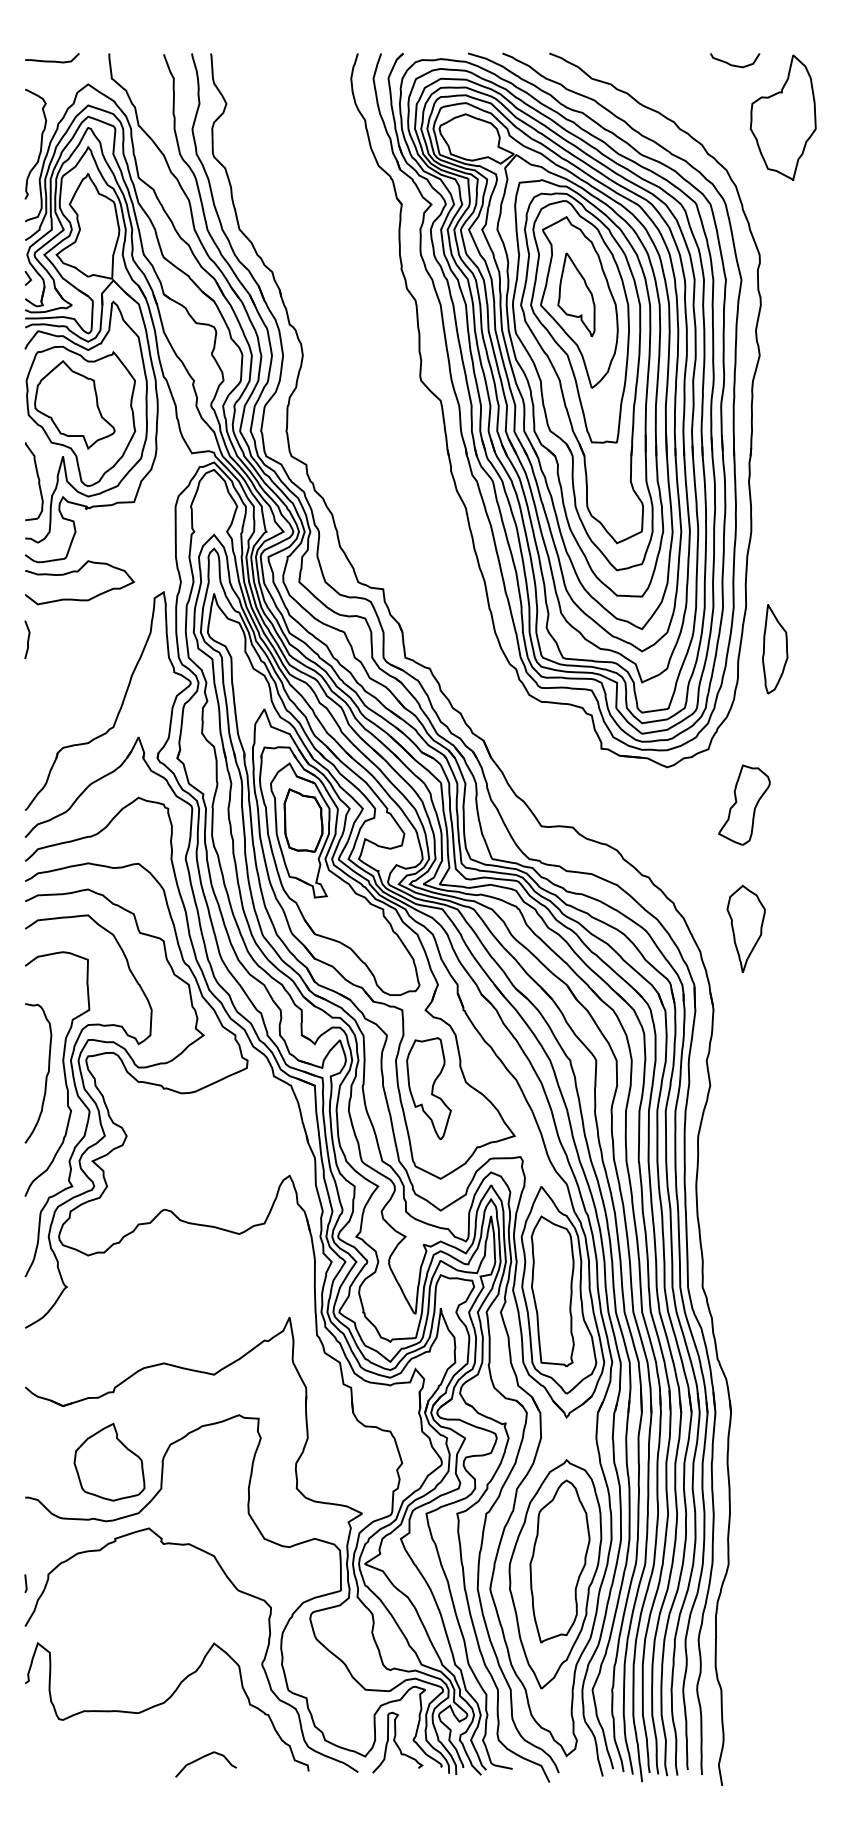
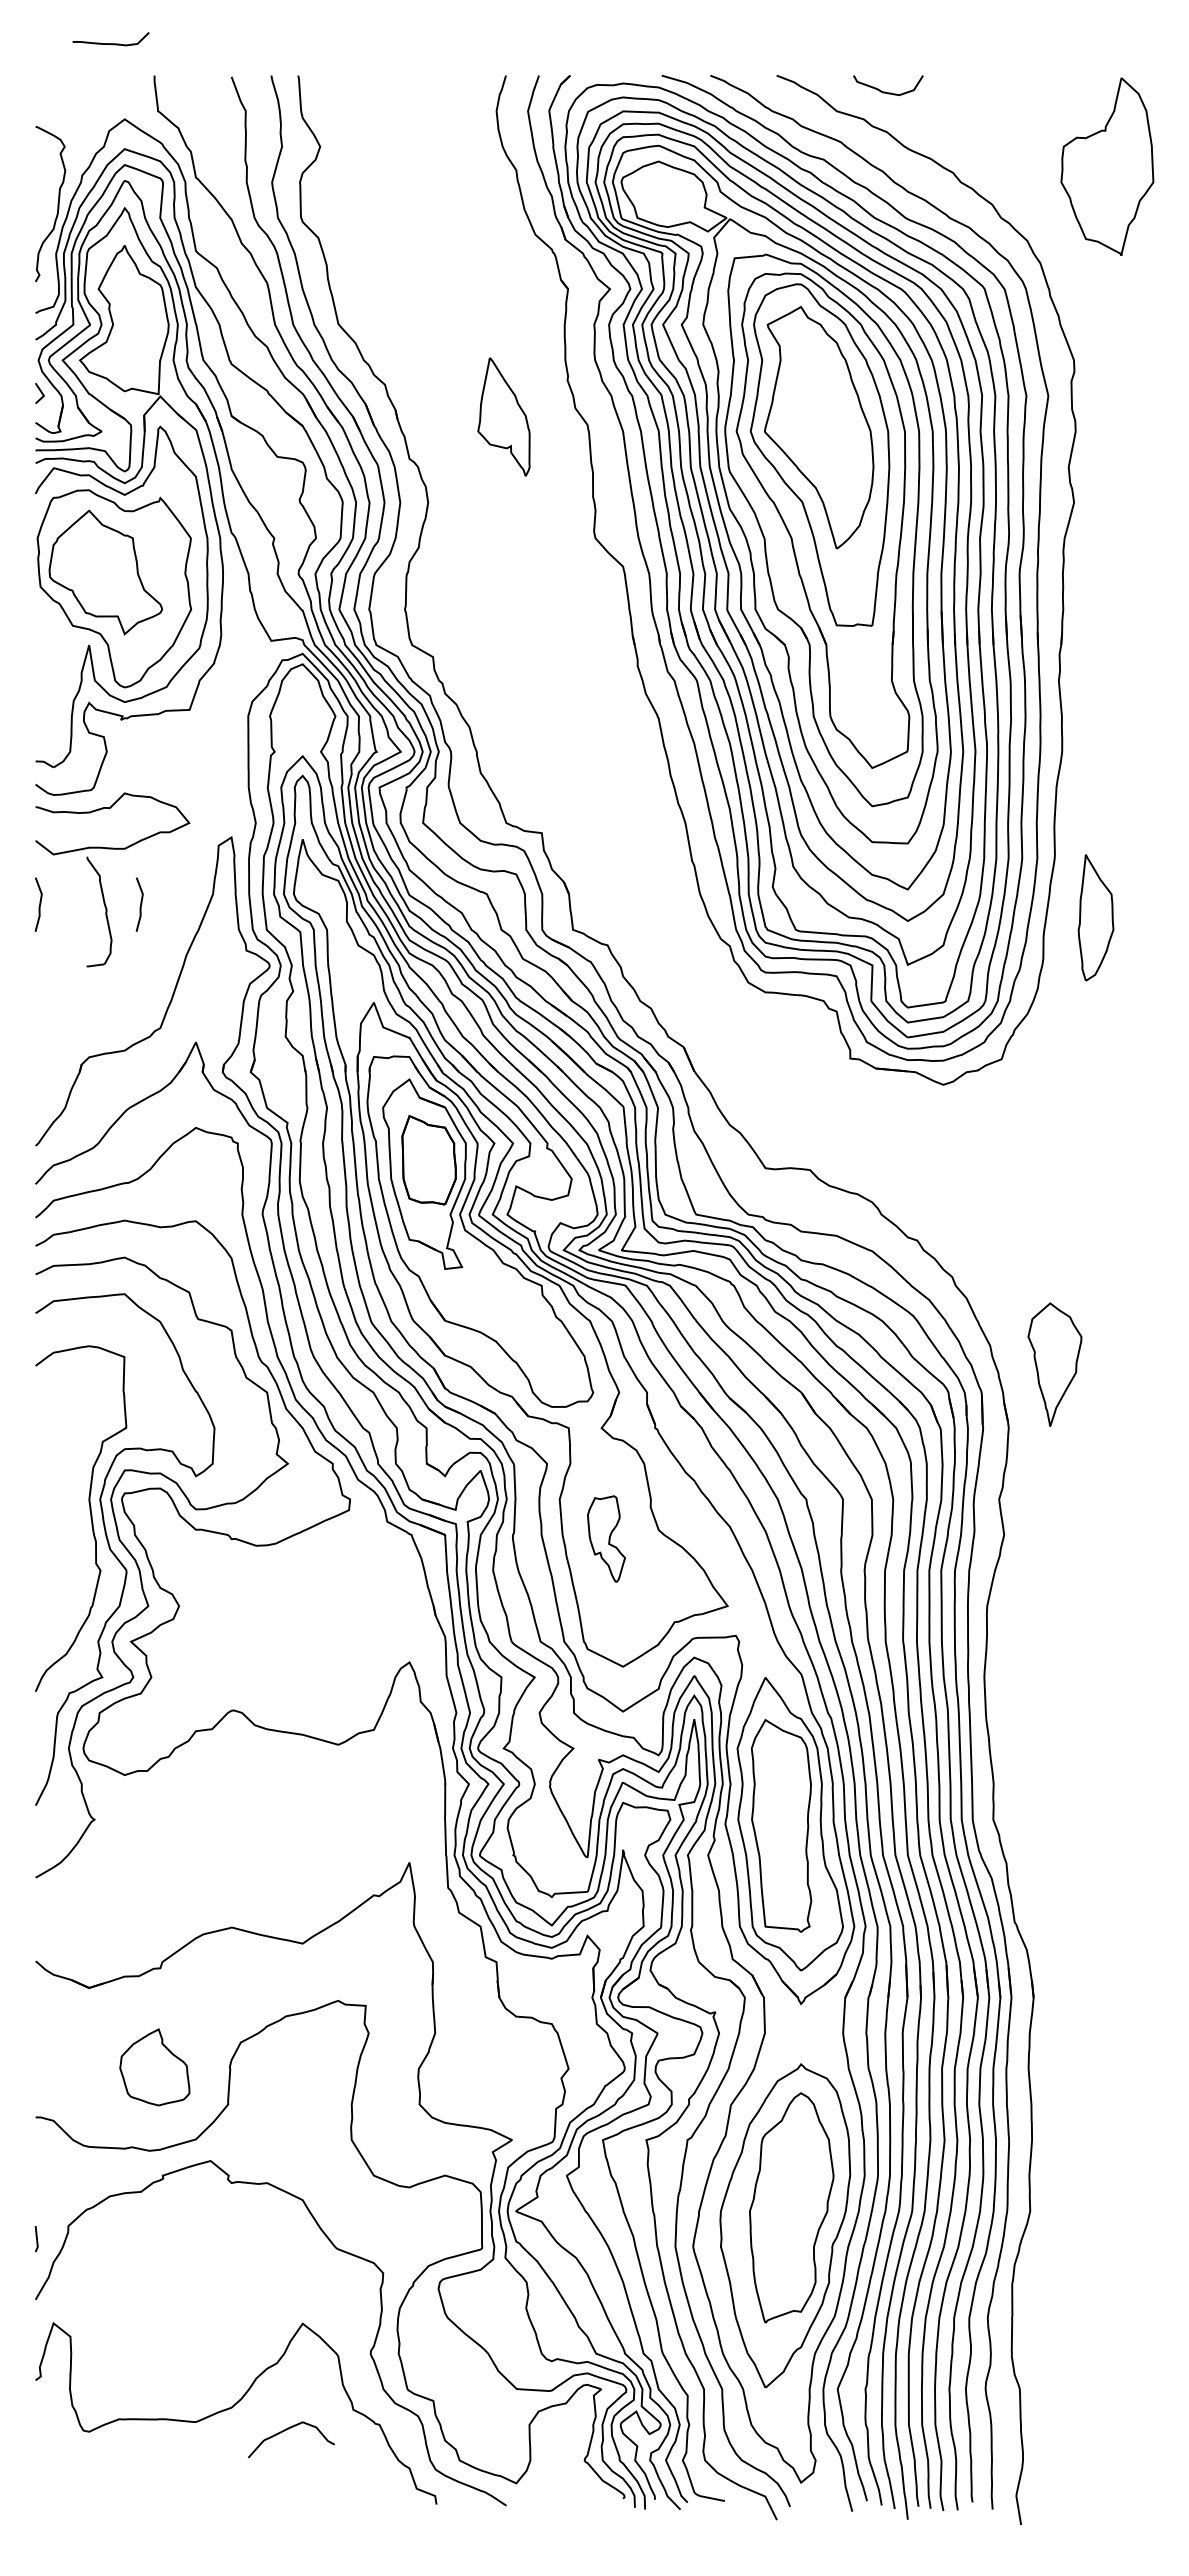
curve: (51, 61) -> (110, 43), moved
curve: (733, 64) -> (885, 91), moved
part: (576, 294) -> (503, 416), moved
part: (34, 481) -> (99, 911), moved
curve: (99, 639) -> (140, 904), added
part: (744, 805) -> (1052, 1138), removed
part: (745, 929) -> (1054, 1364), moved
curve: (46, 1075) -> (65, 1520), removed
part: (428, 1088) -> (606, 1538), size x0.6
part: (109, 1462) -> (154, 2067), size x0.7
curve: (396, 1742) -> (560, 2463), removed
curve: (202, 1757) -> (286, 2430), moved

